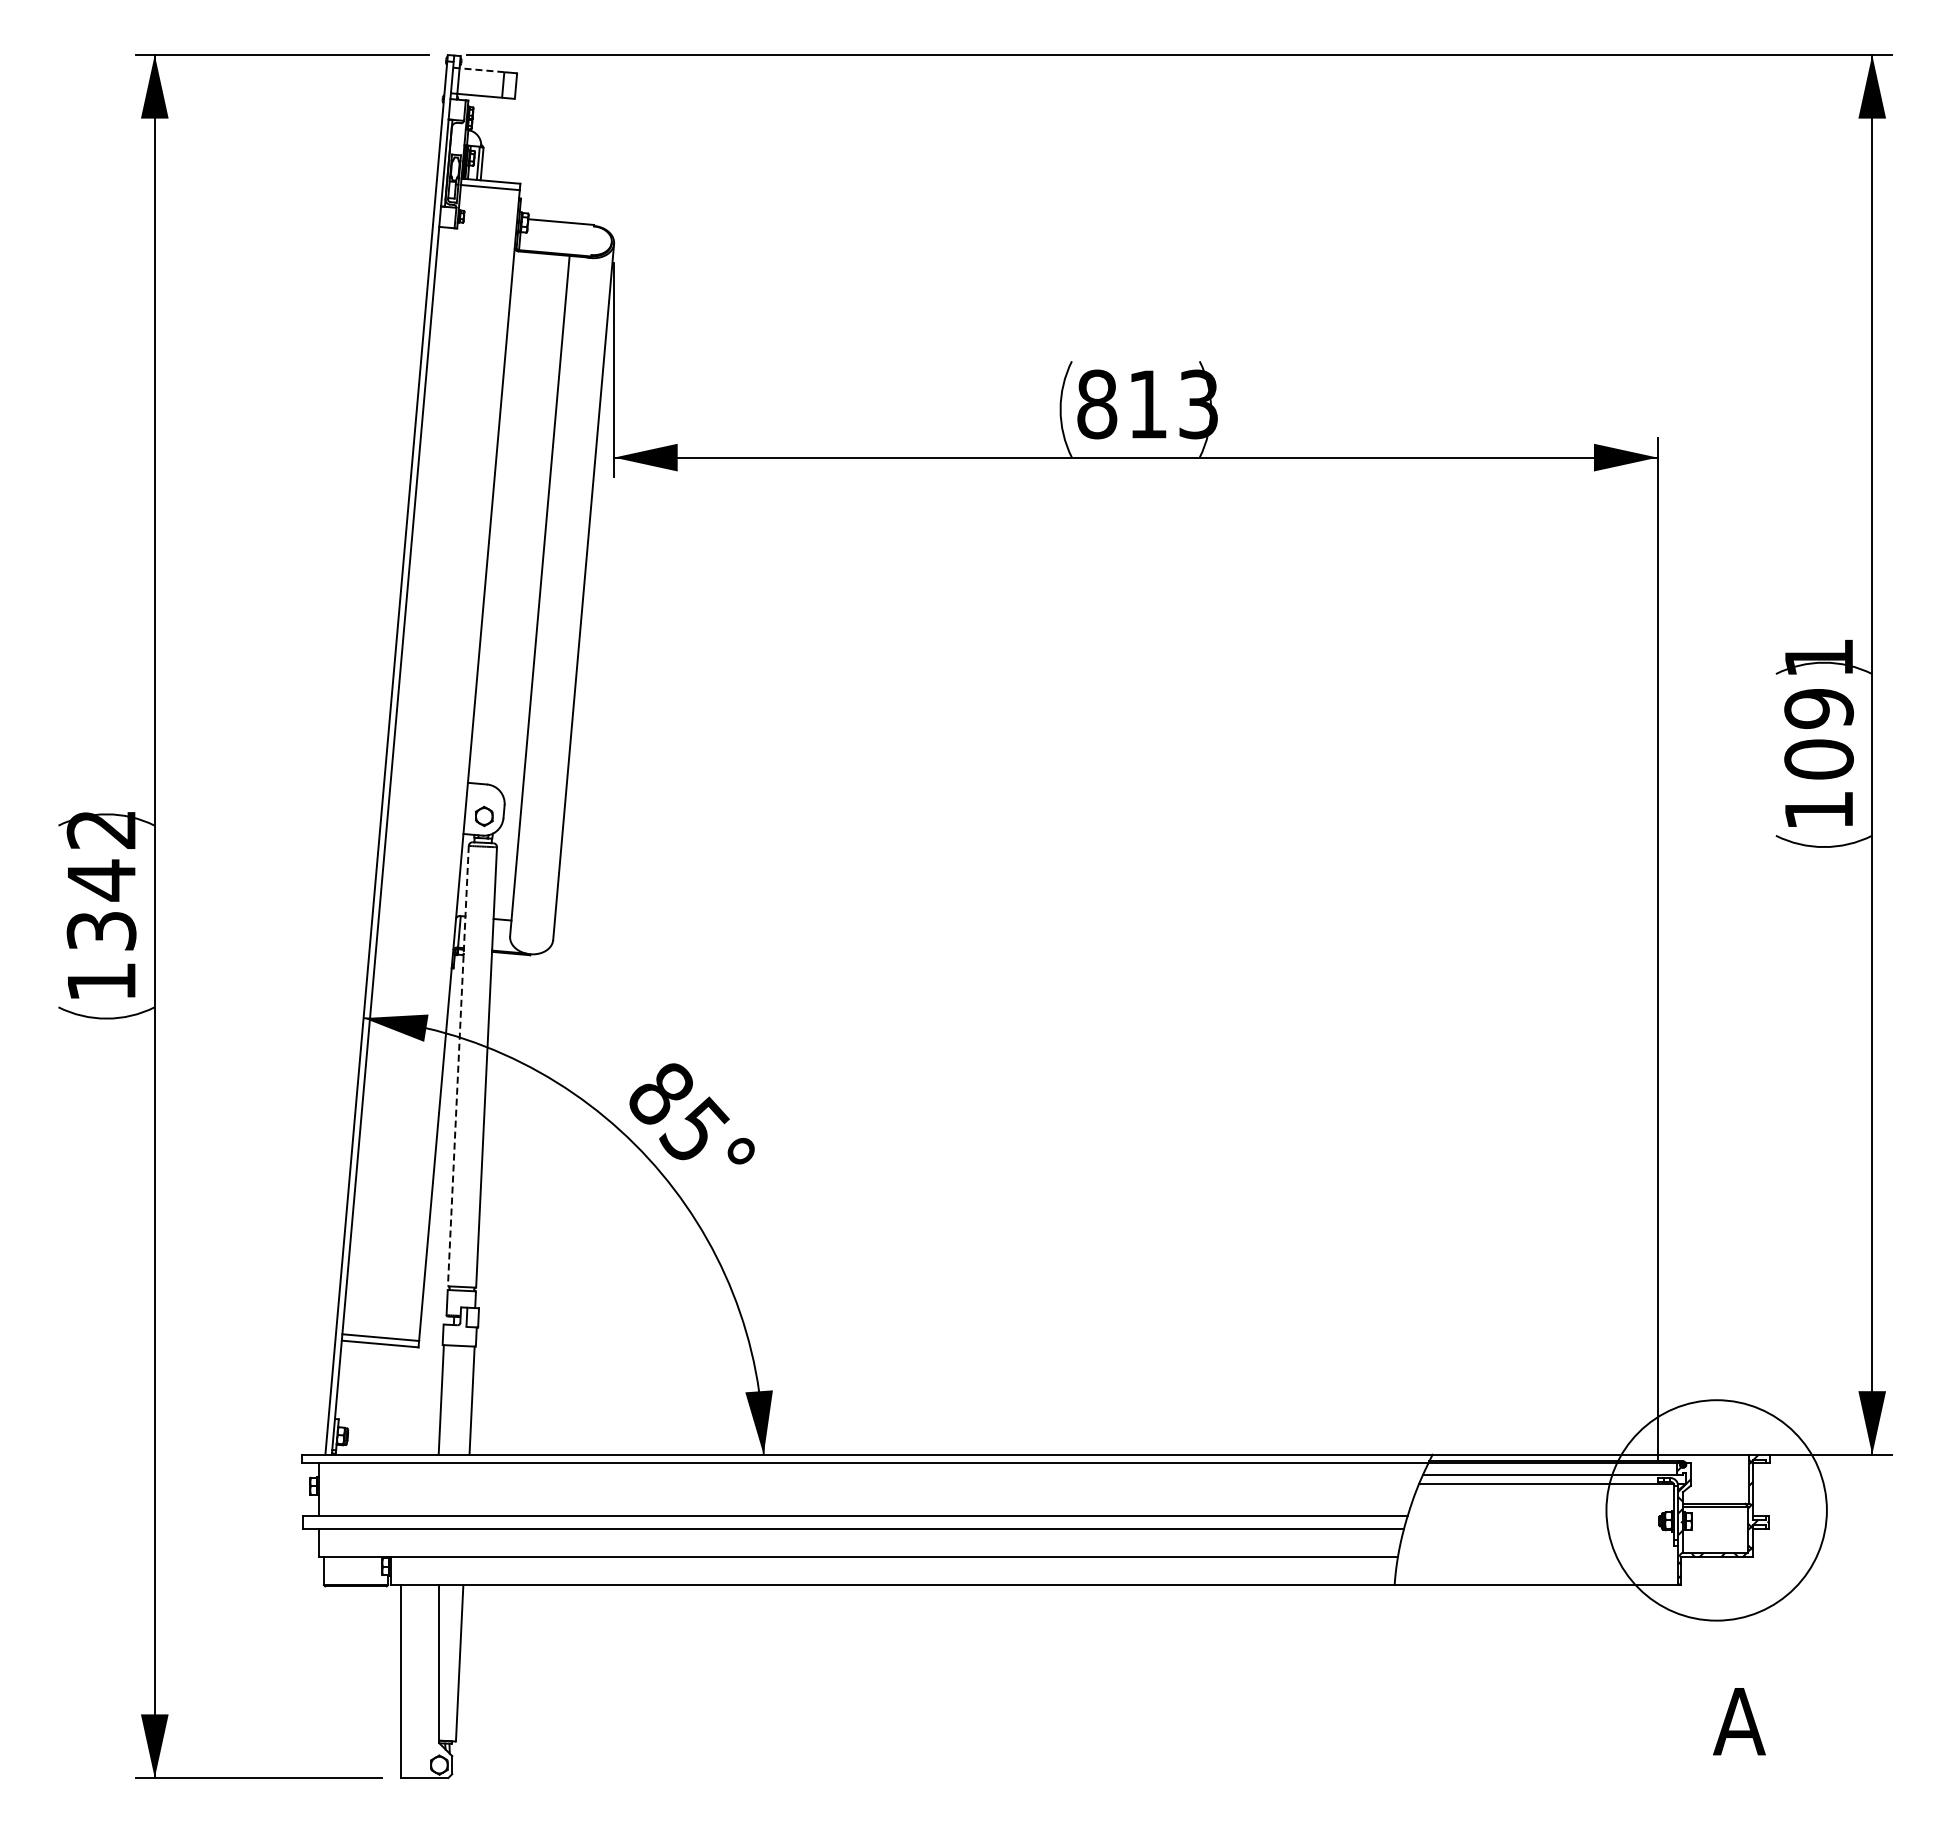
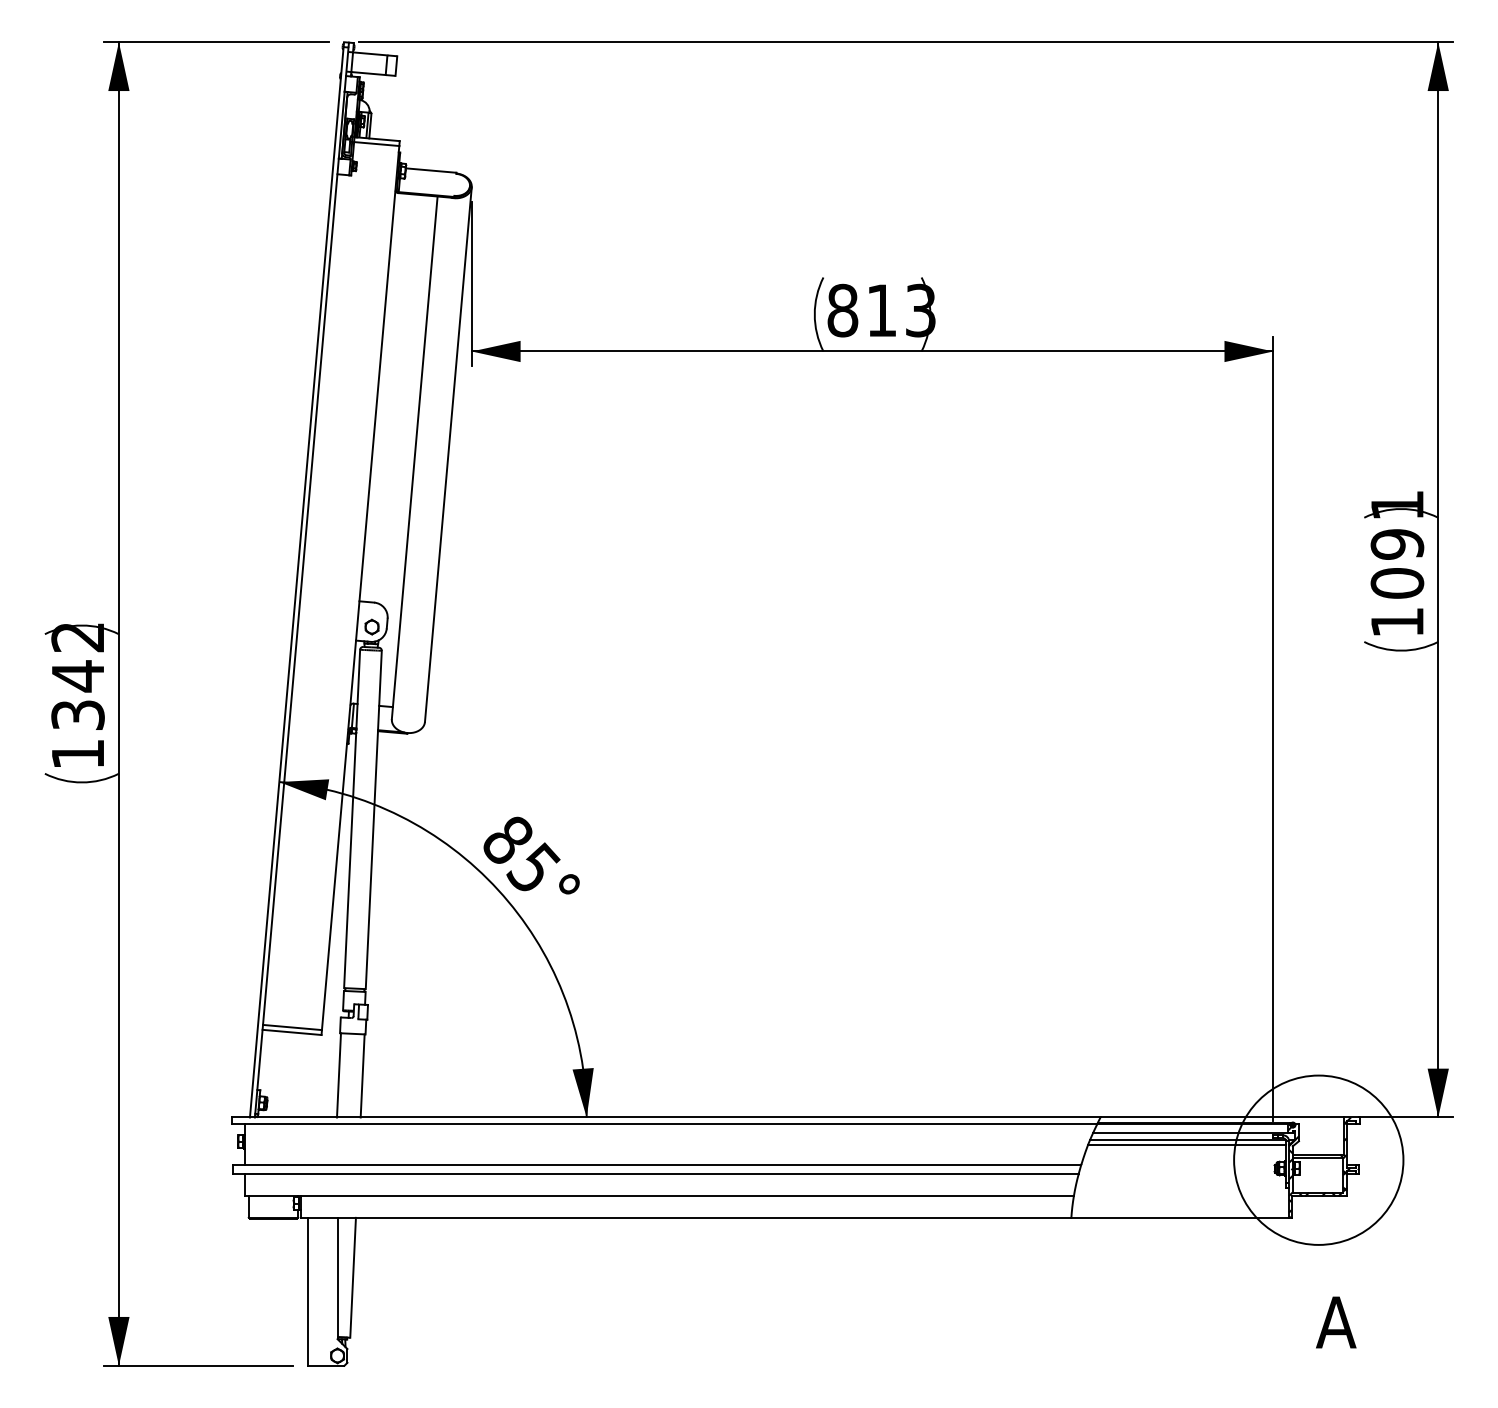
line: (481, 70) -> (369, 54), dashed -> solid
line: (458, 1066) -> (352, 819), dashed -> solid
line: (1545, 1490) -> (1187, 1144), added

